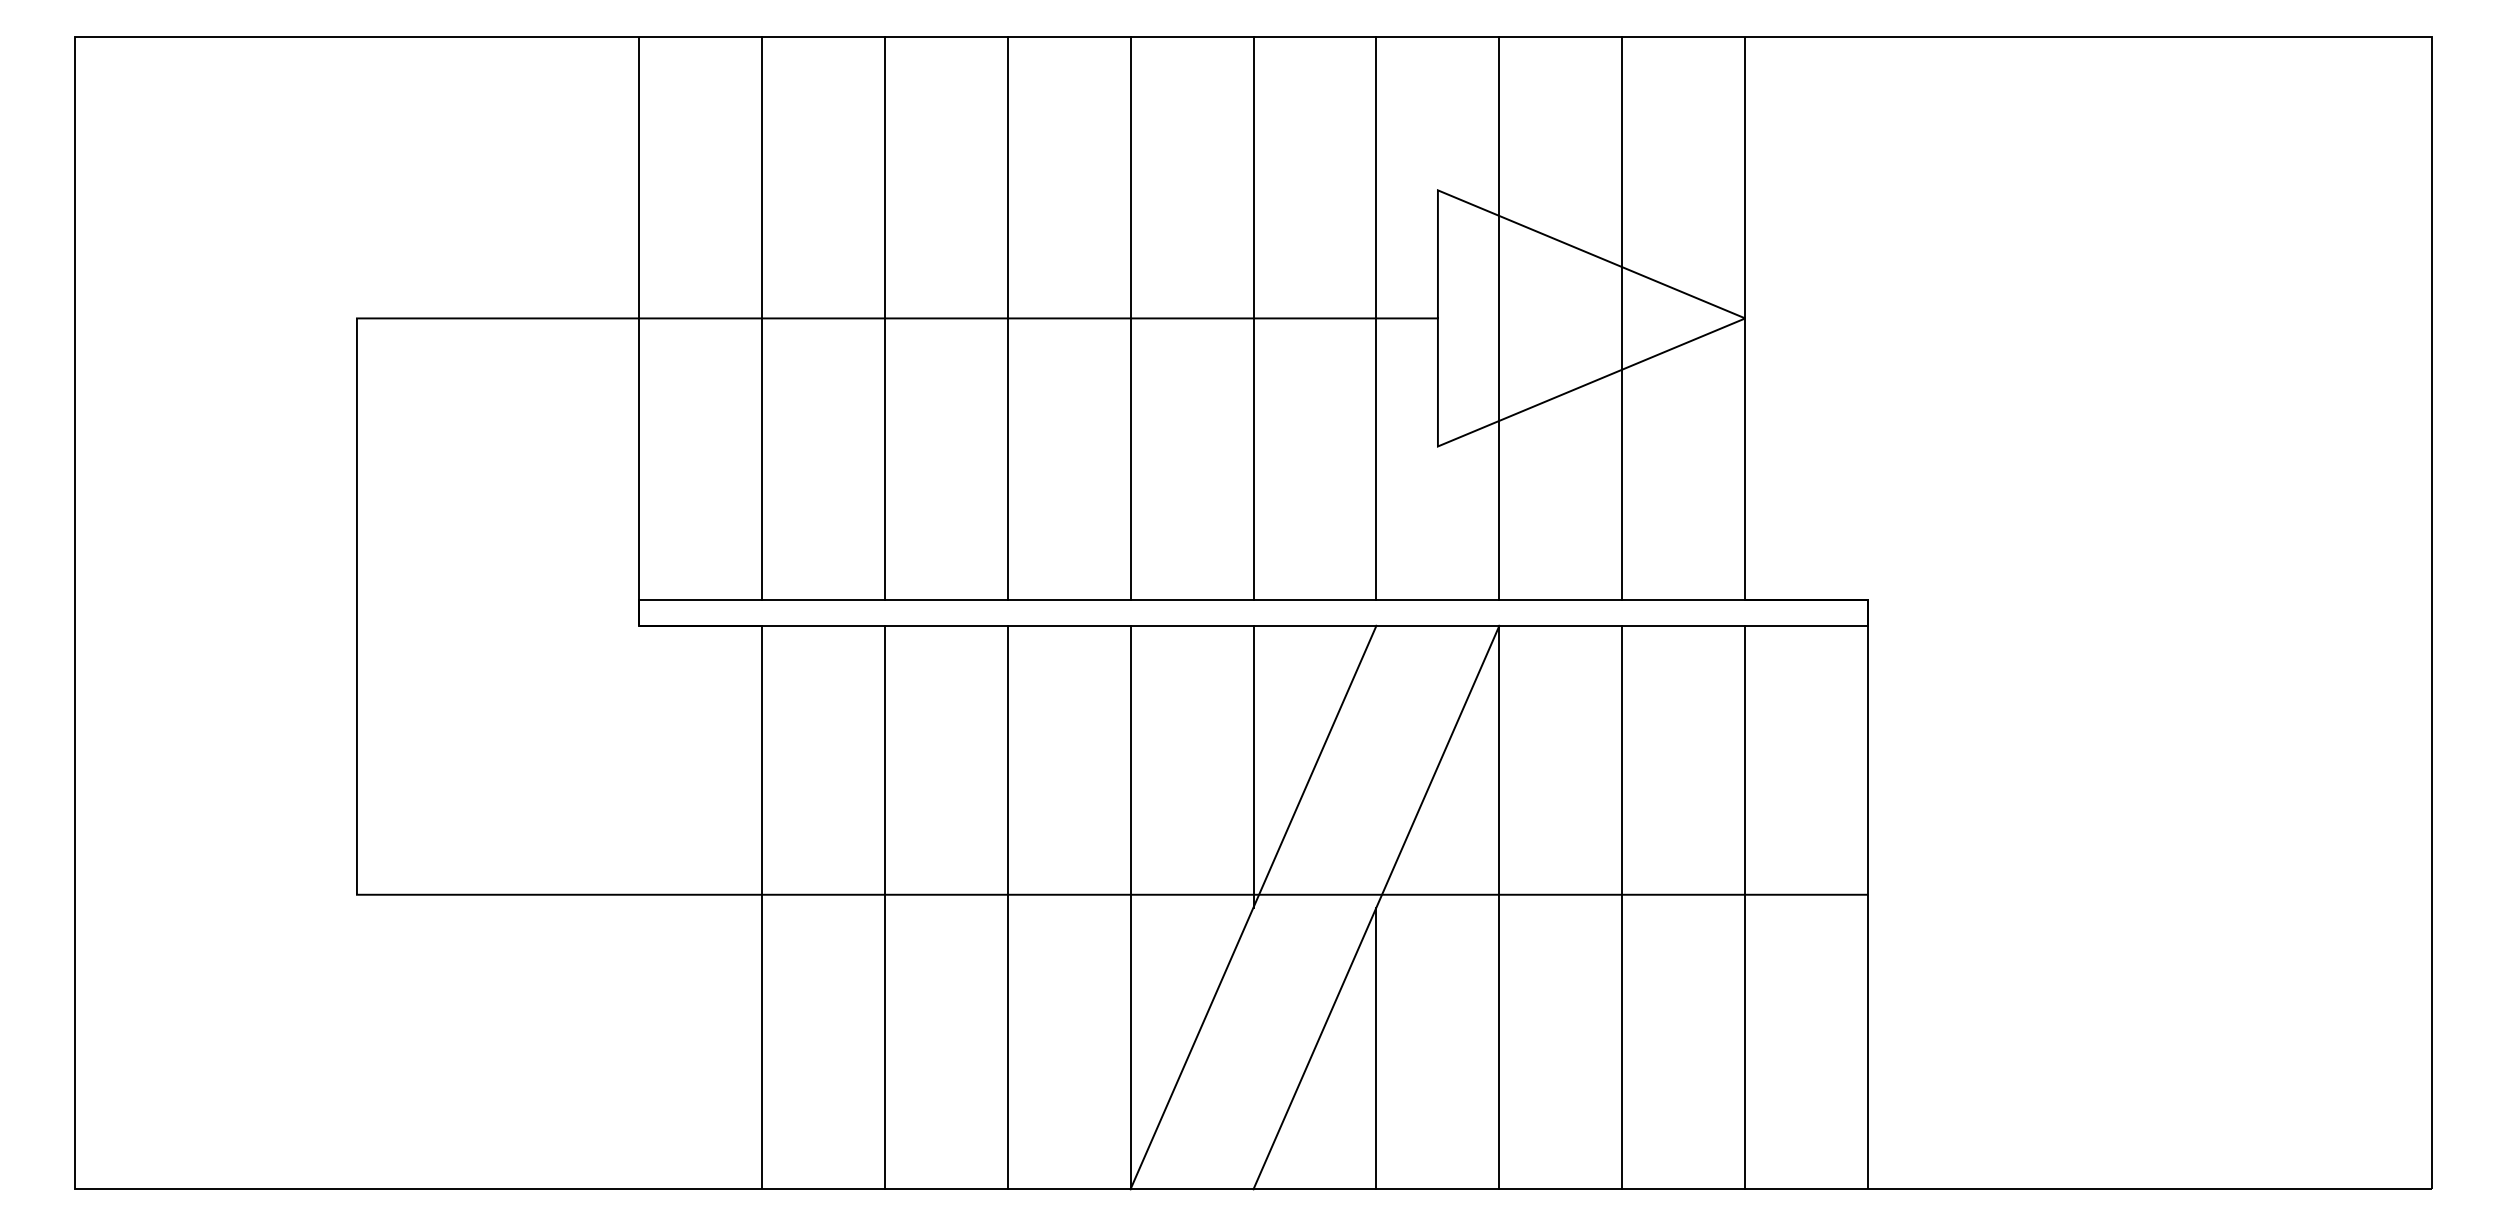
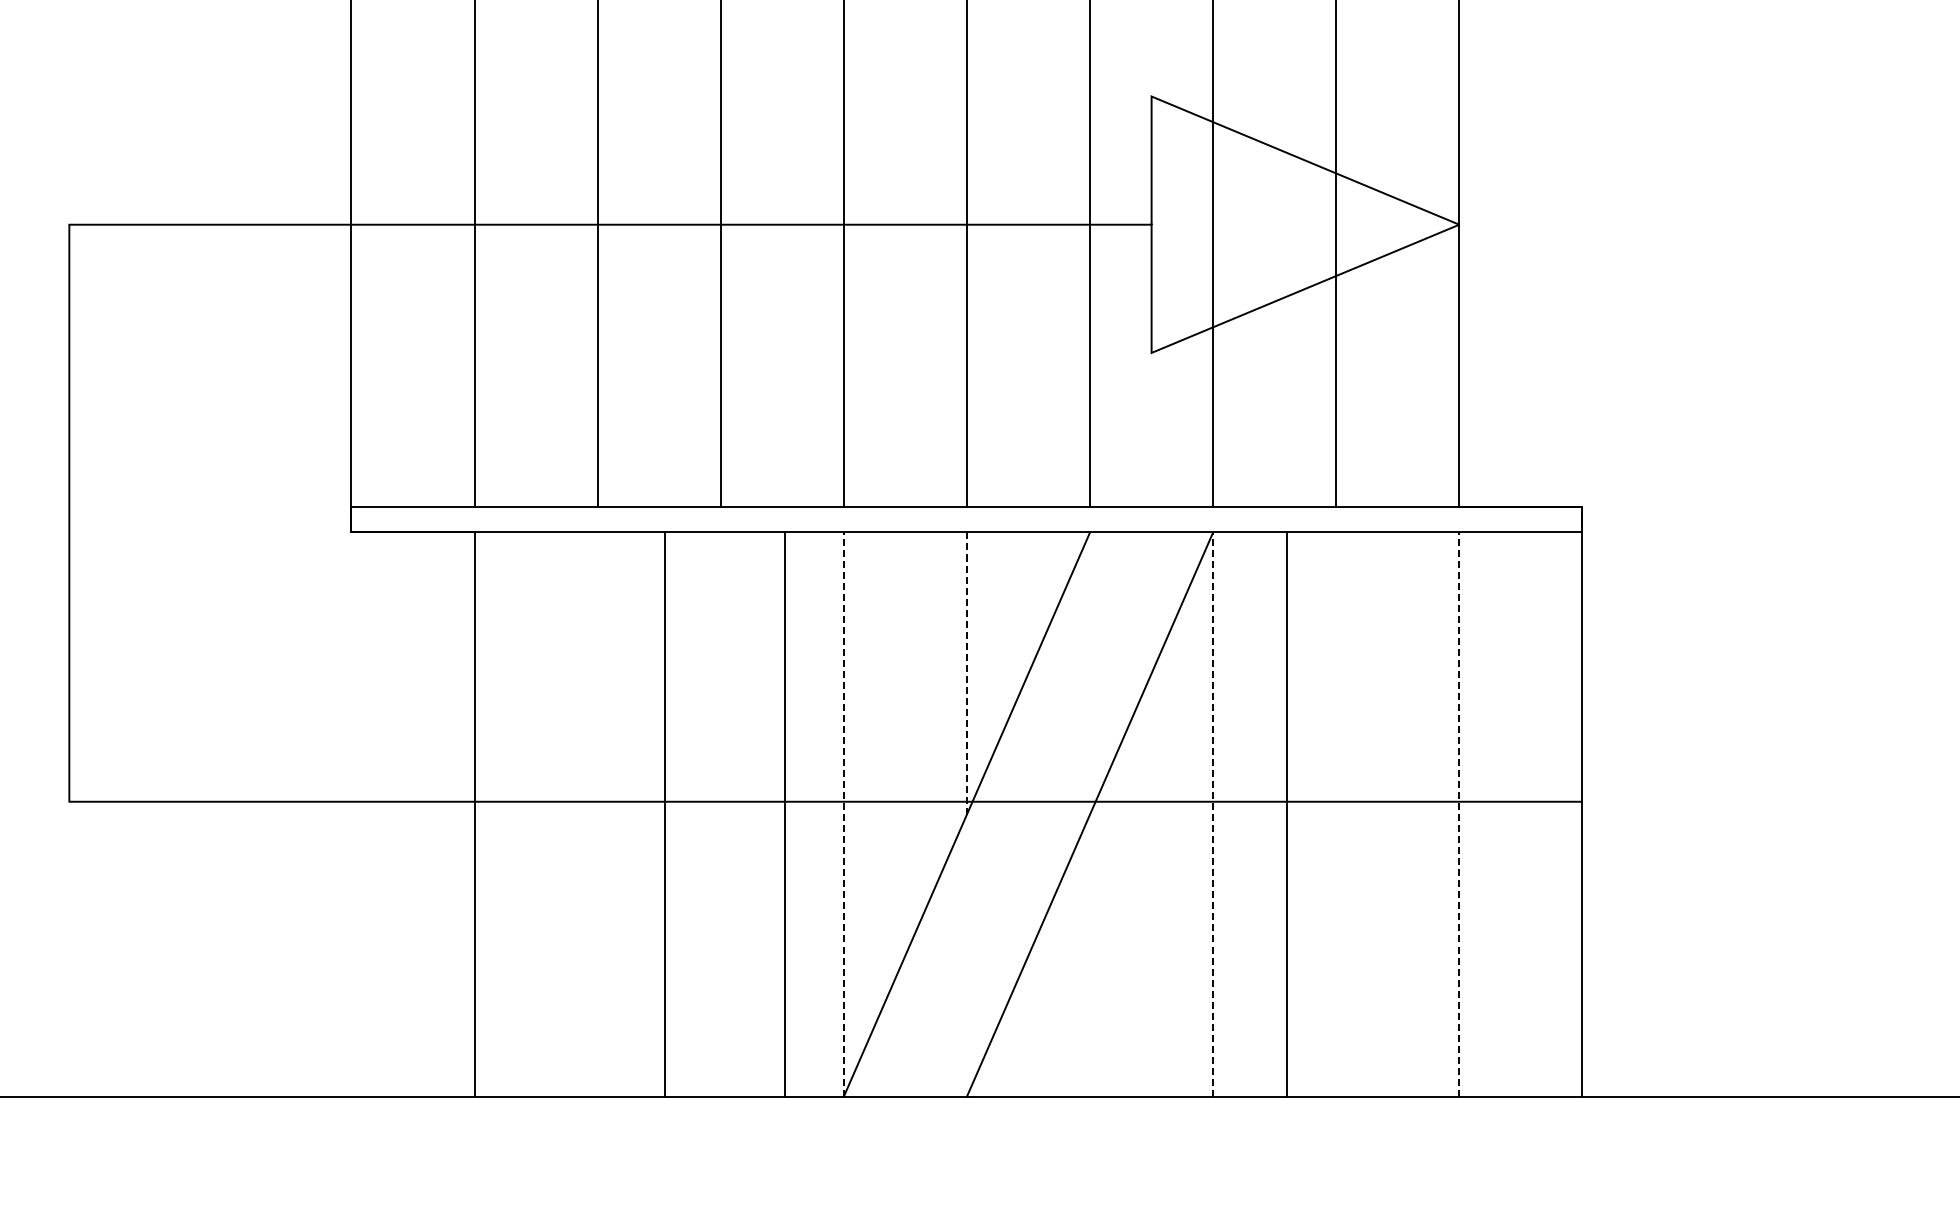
line: (1253, 766) -> (966, 673), solid -> dashed
line: (884, 907) -> (664, 814), moved
line: (1007, 907) -> (784, 814), moved
line: (1130, 907) -> (843, 814), solid -> dashed
line: (1499, 907) -> (1213, 814), solid -> dashed
line: (1622, 907) -> (1287, 814), moved
line: (1745, 907) -> (1459, 814), solid -> dashed
line: (1376, 1048) -> (1090, 955), removed

